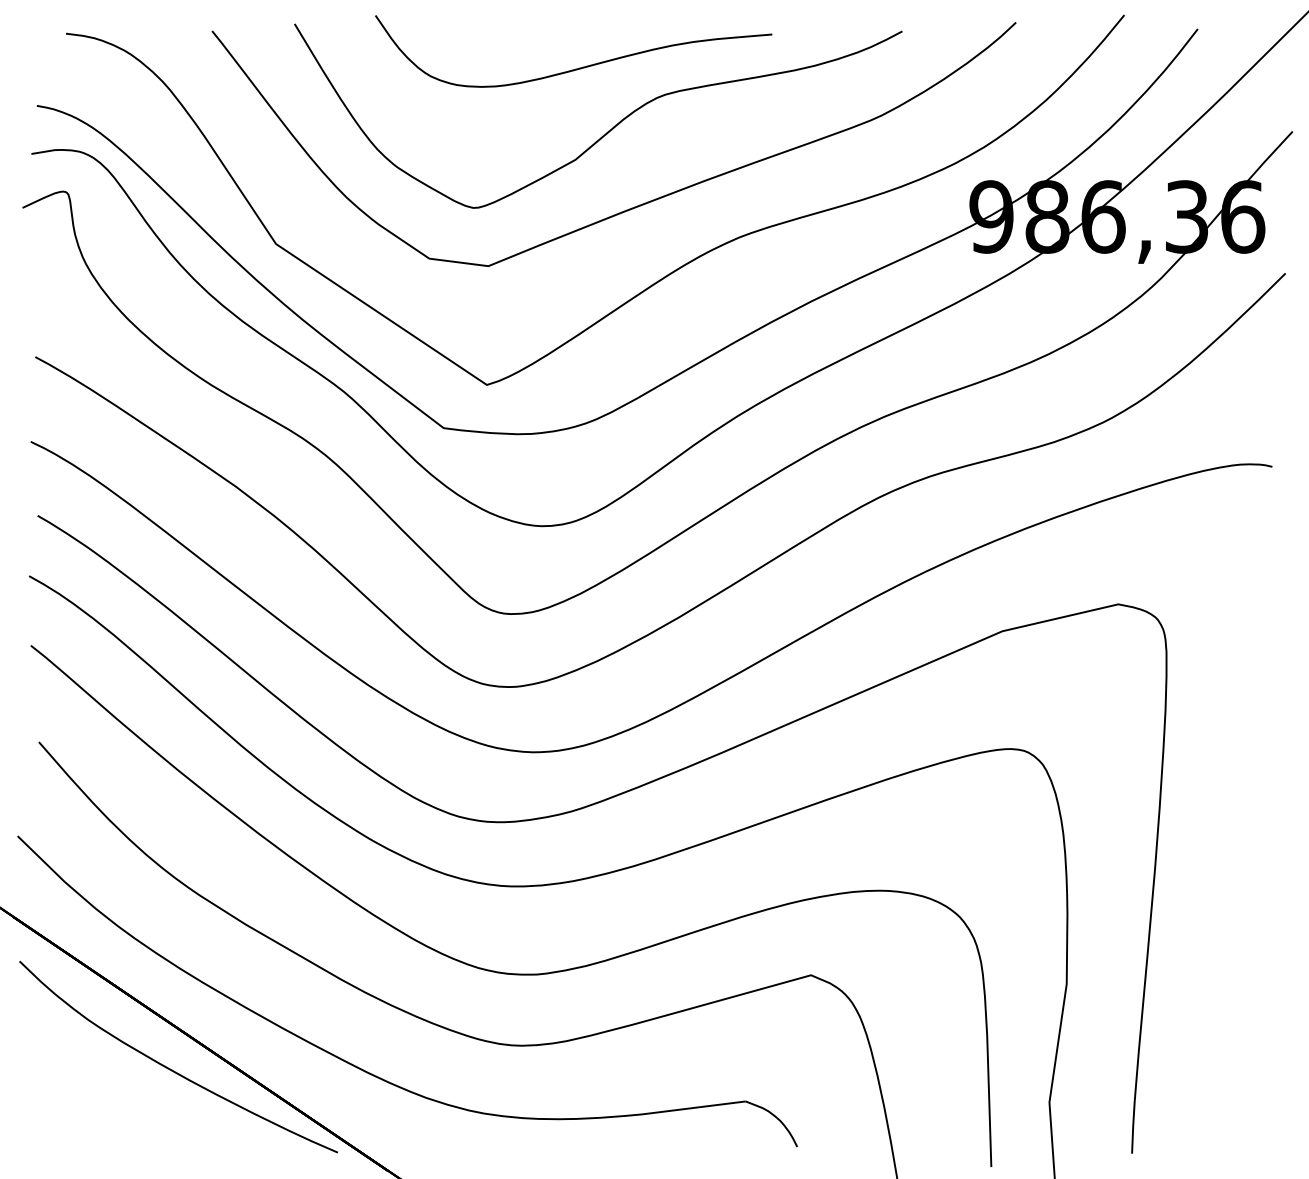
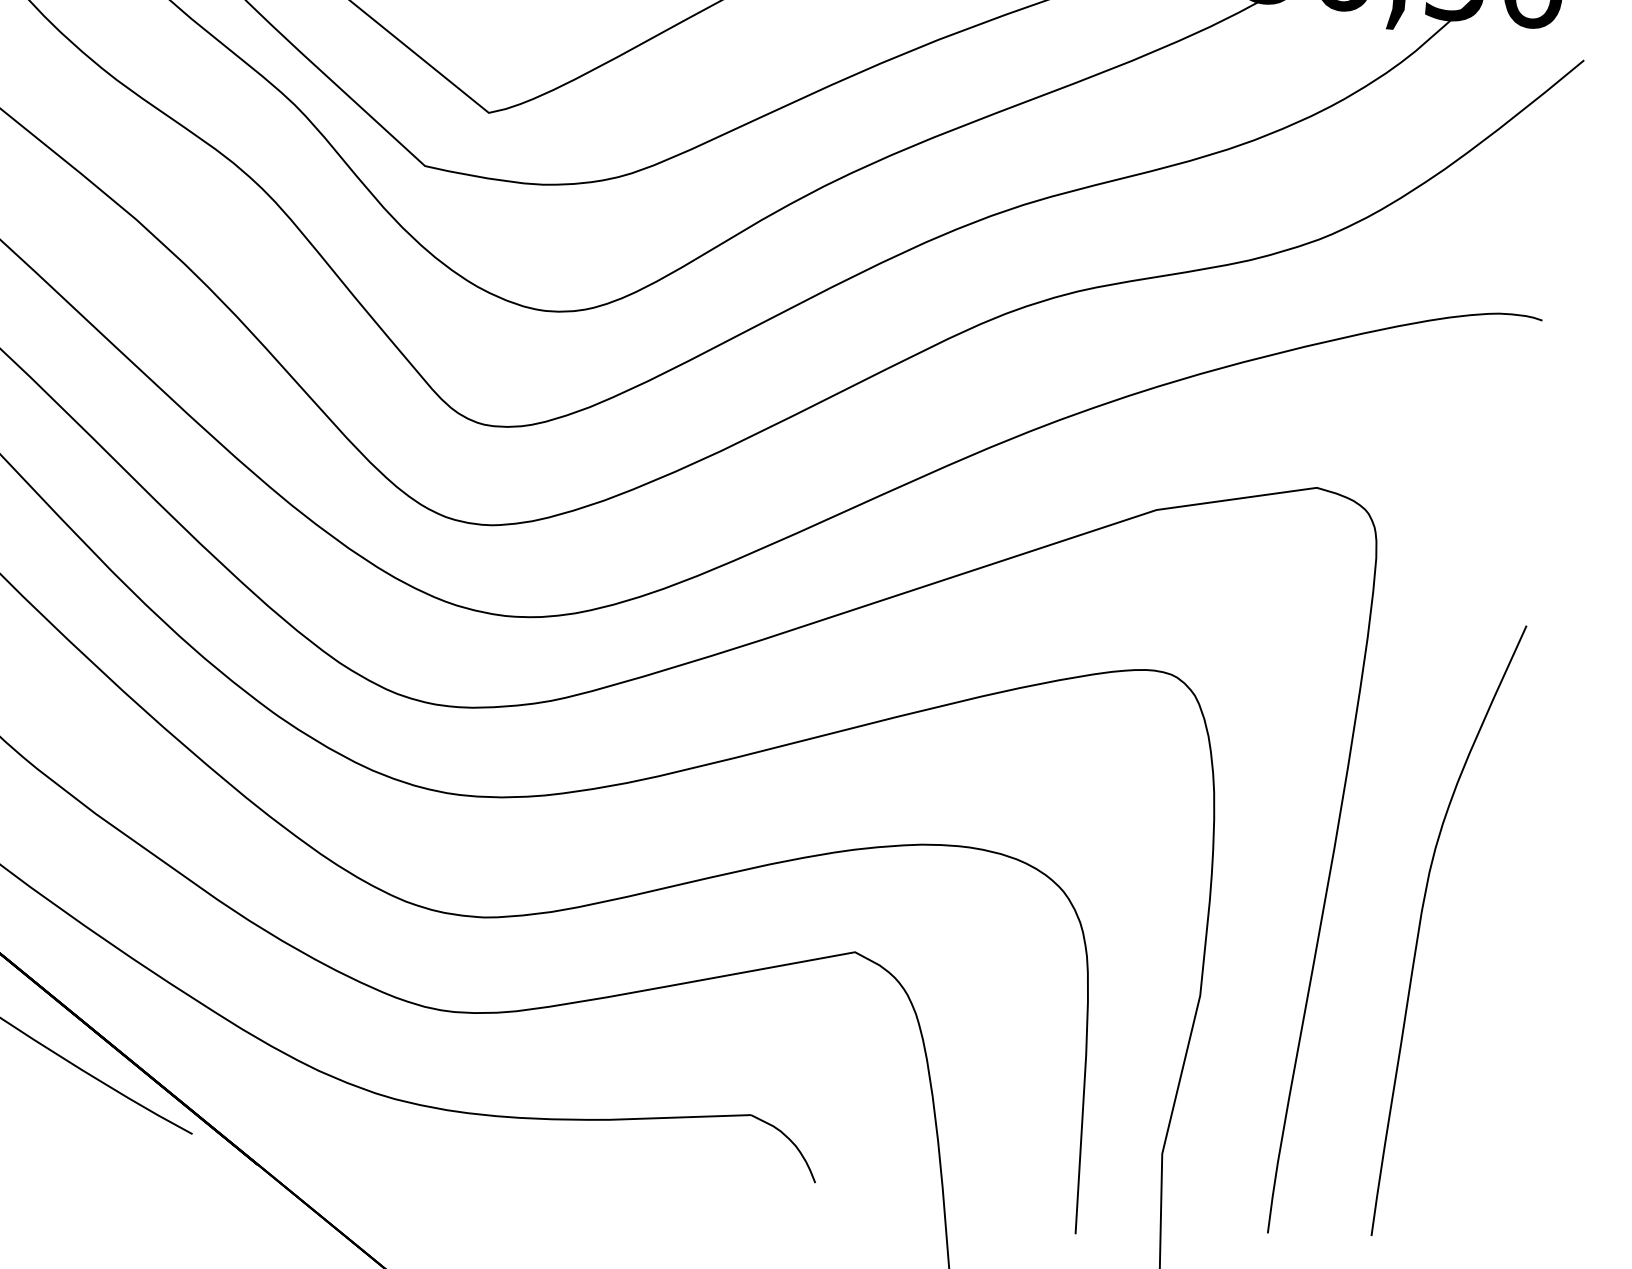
curve: (1223, 919) -> (1420, 927), added

